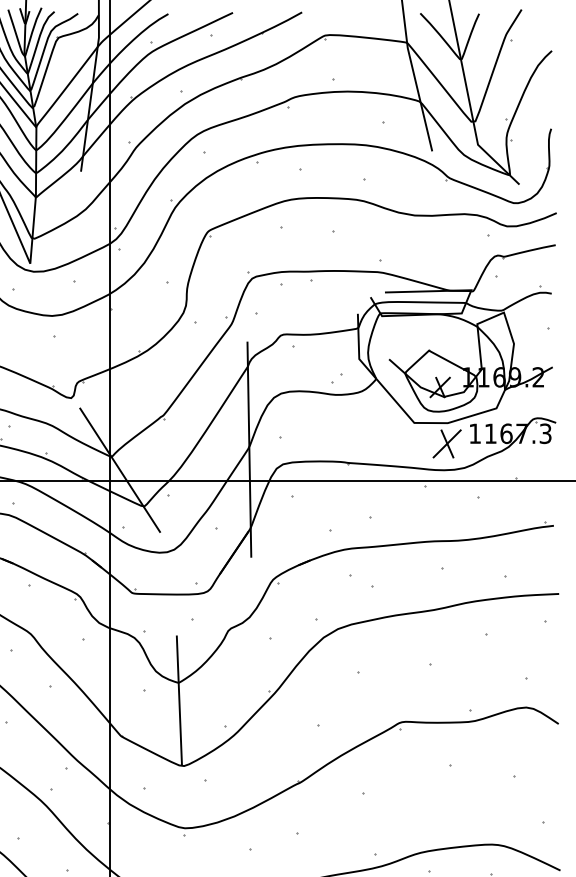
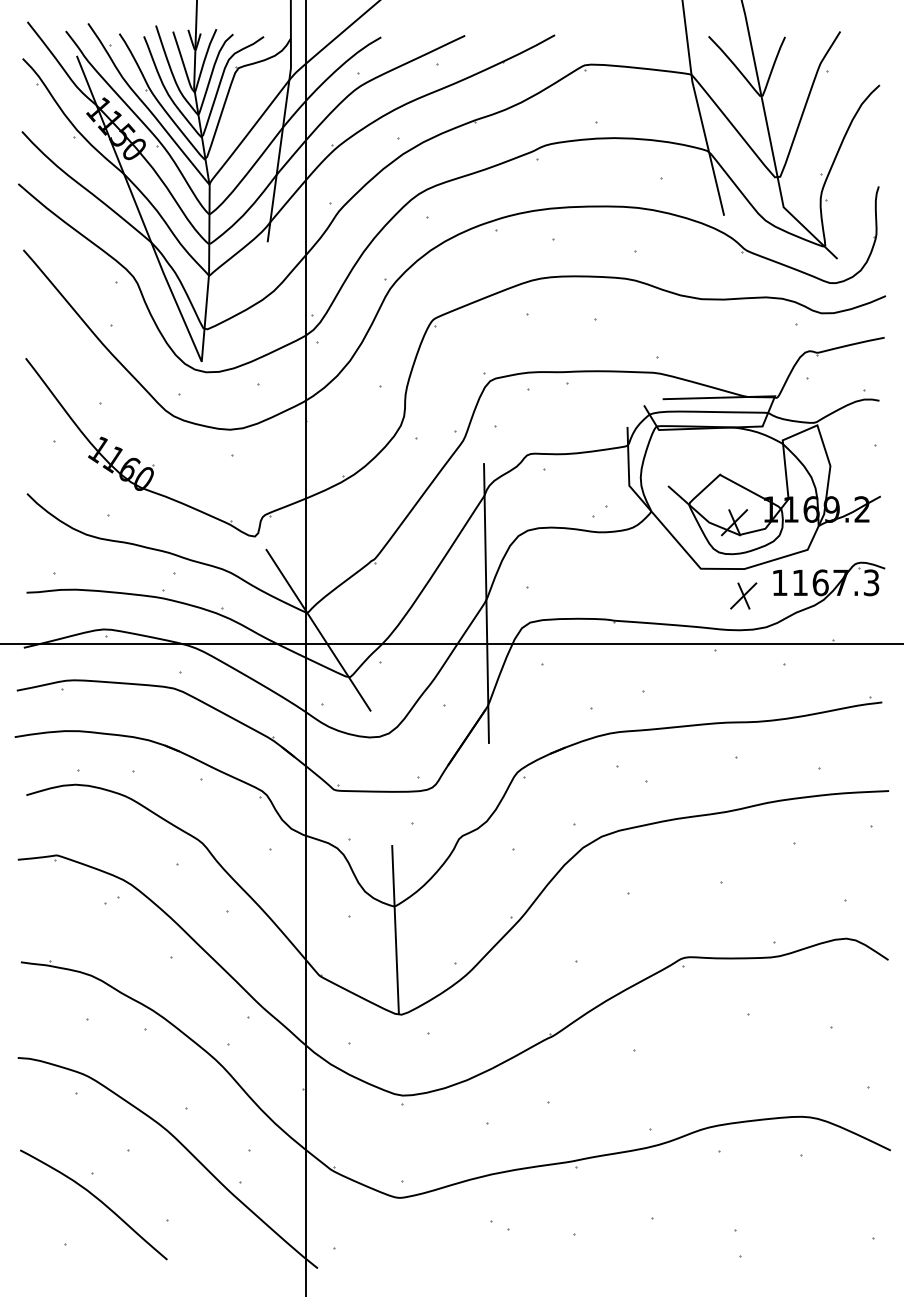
part: (447, 443) -> (743, 595), size x0.71

